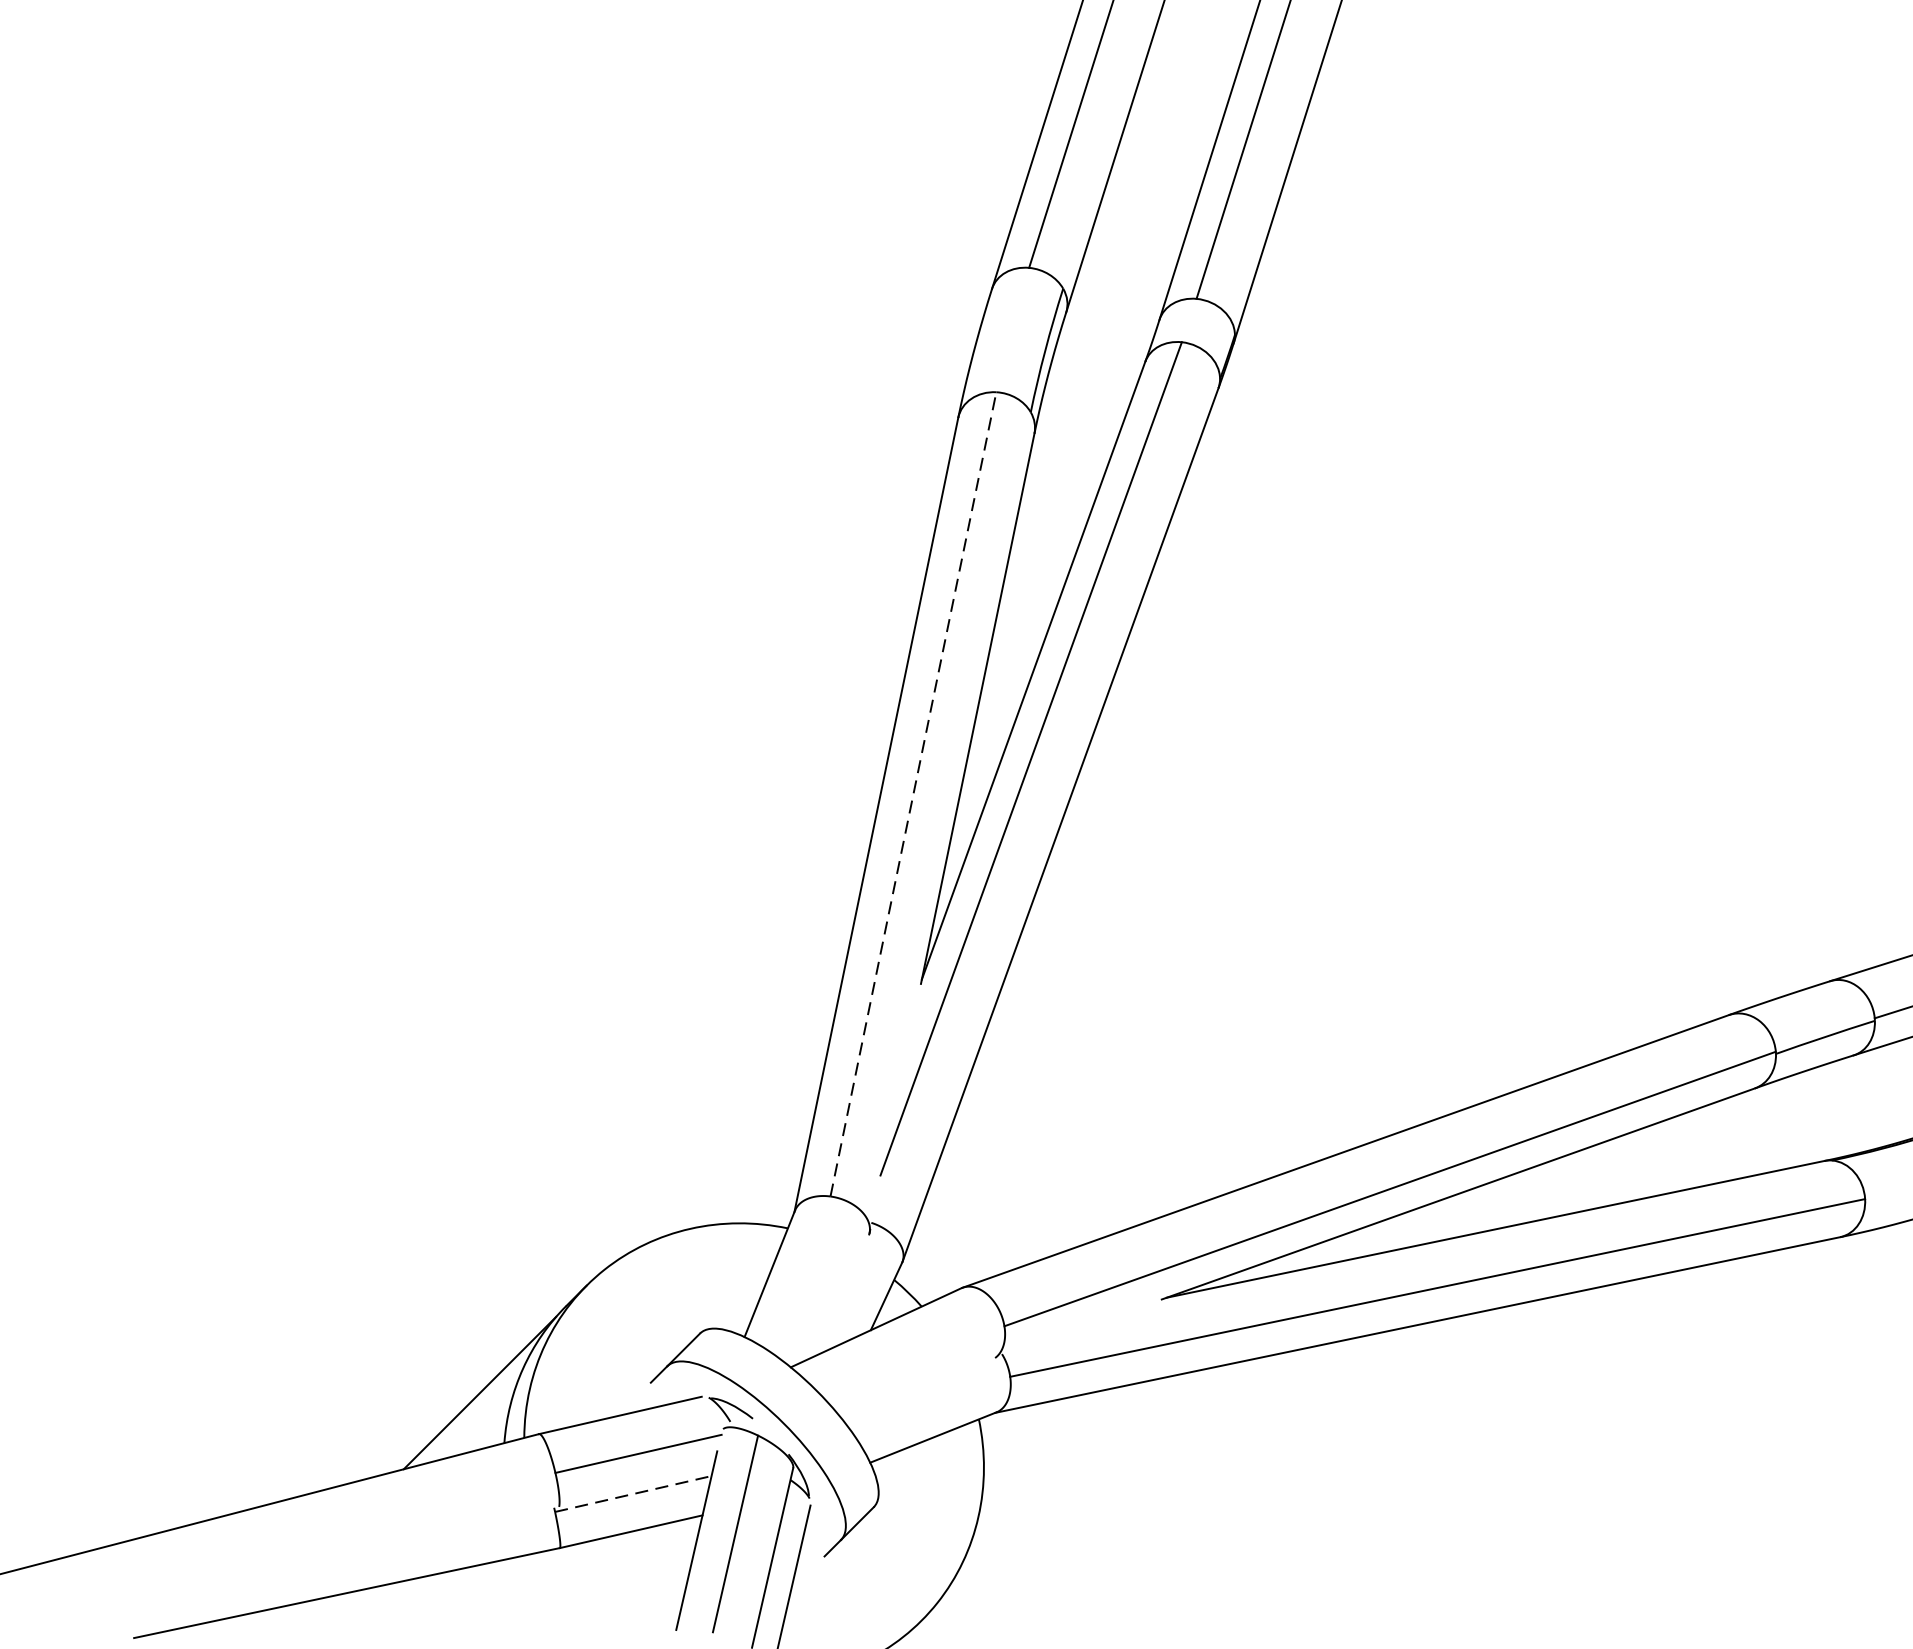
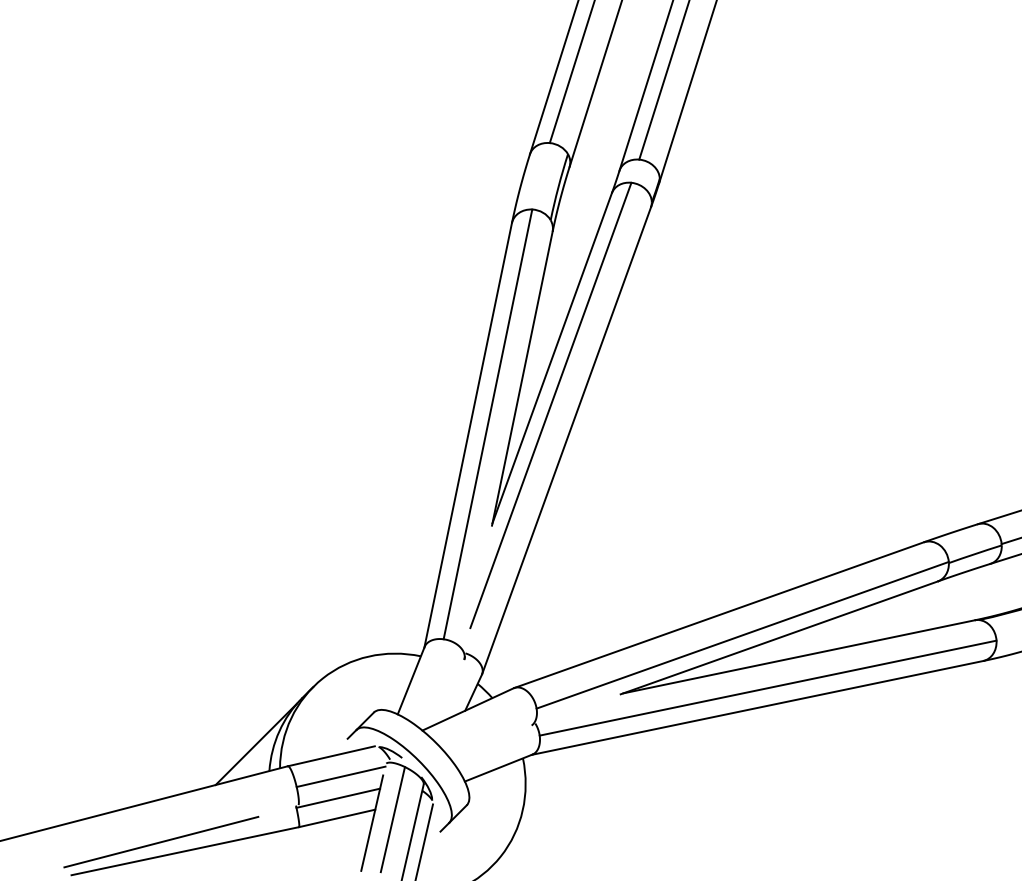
line: (914, 792) -> (488, 423), dashed -> solid
line: (633, 1494) -> (338, 798), dashed -> solid
line: (302, 1574) -> (161, 841), added

